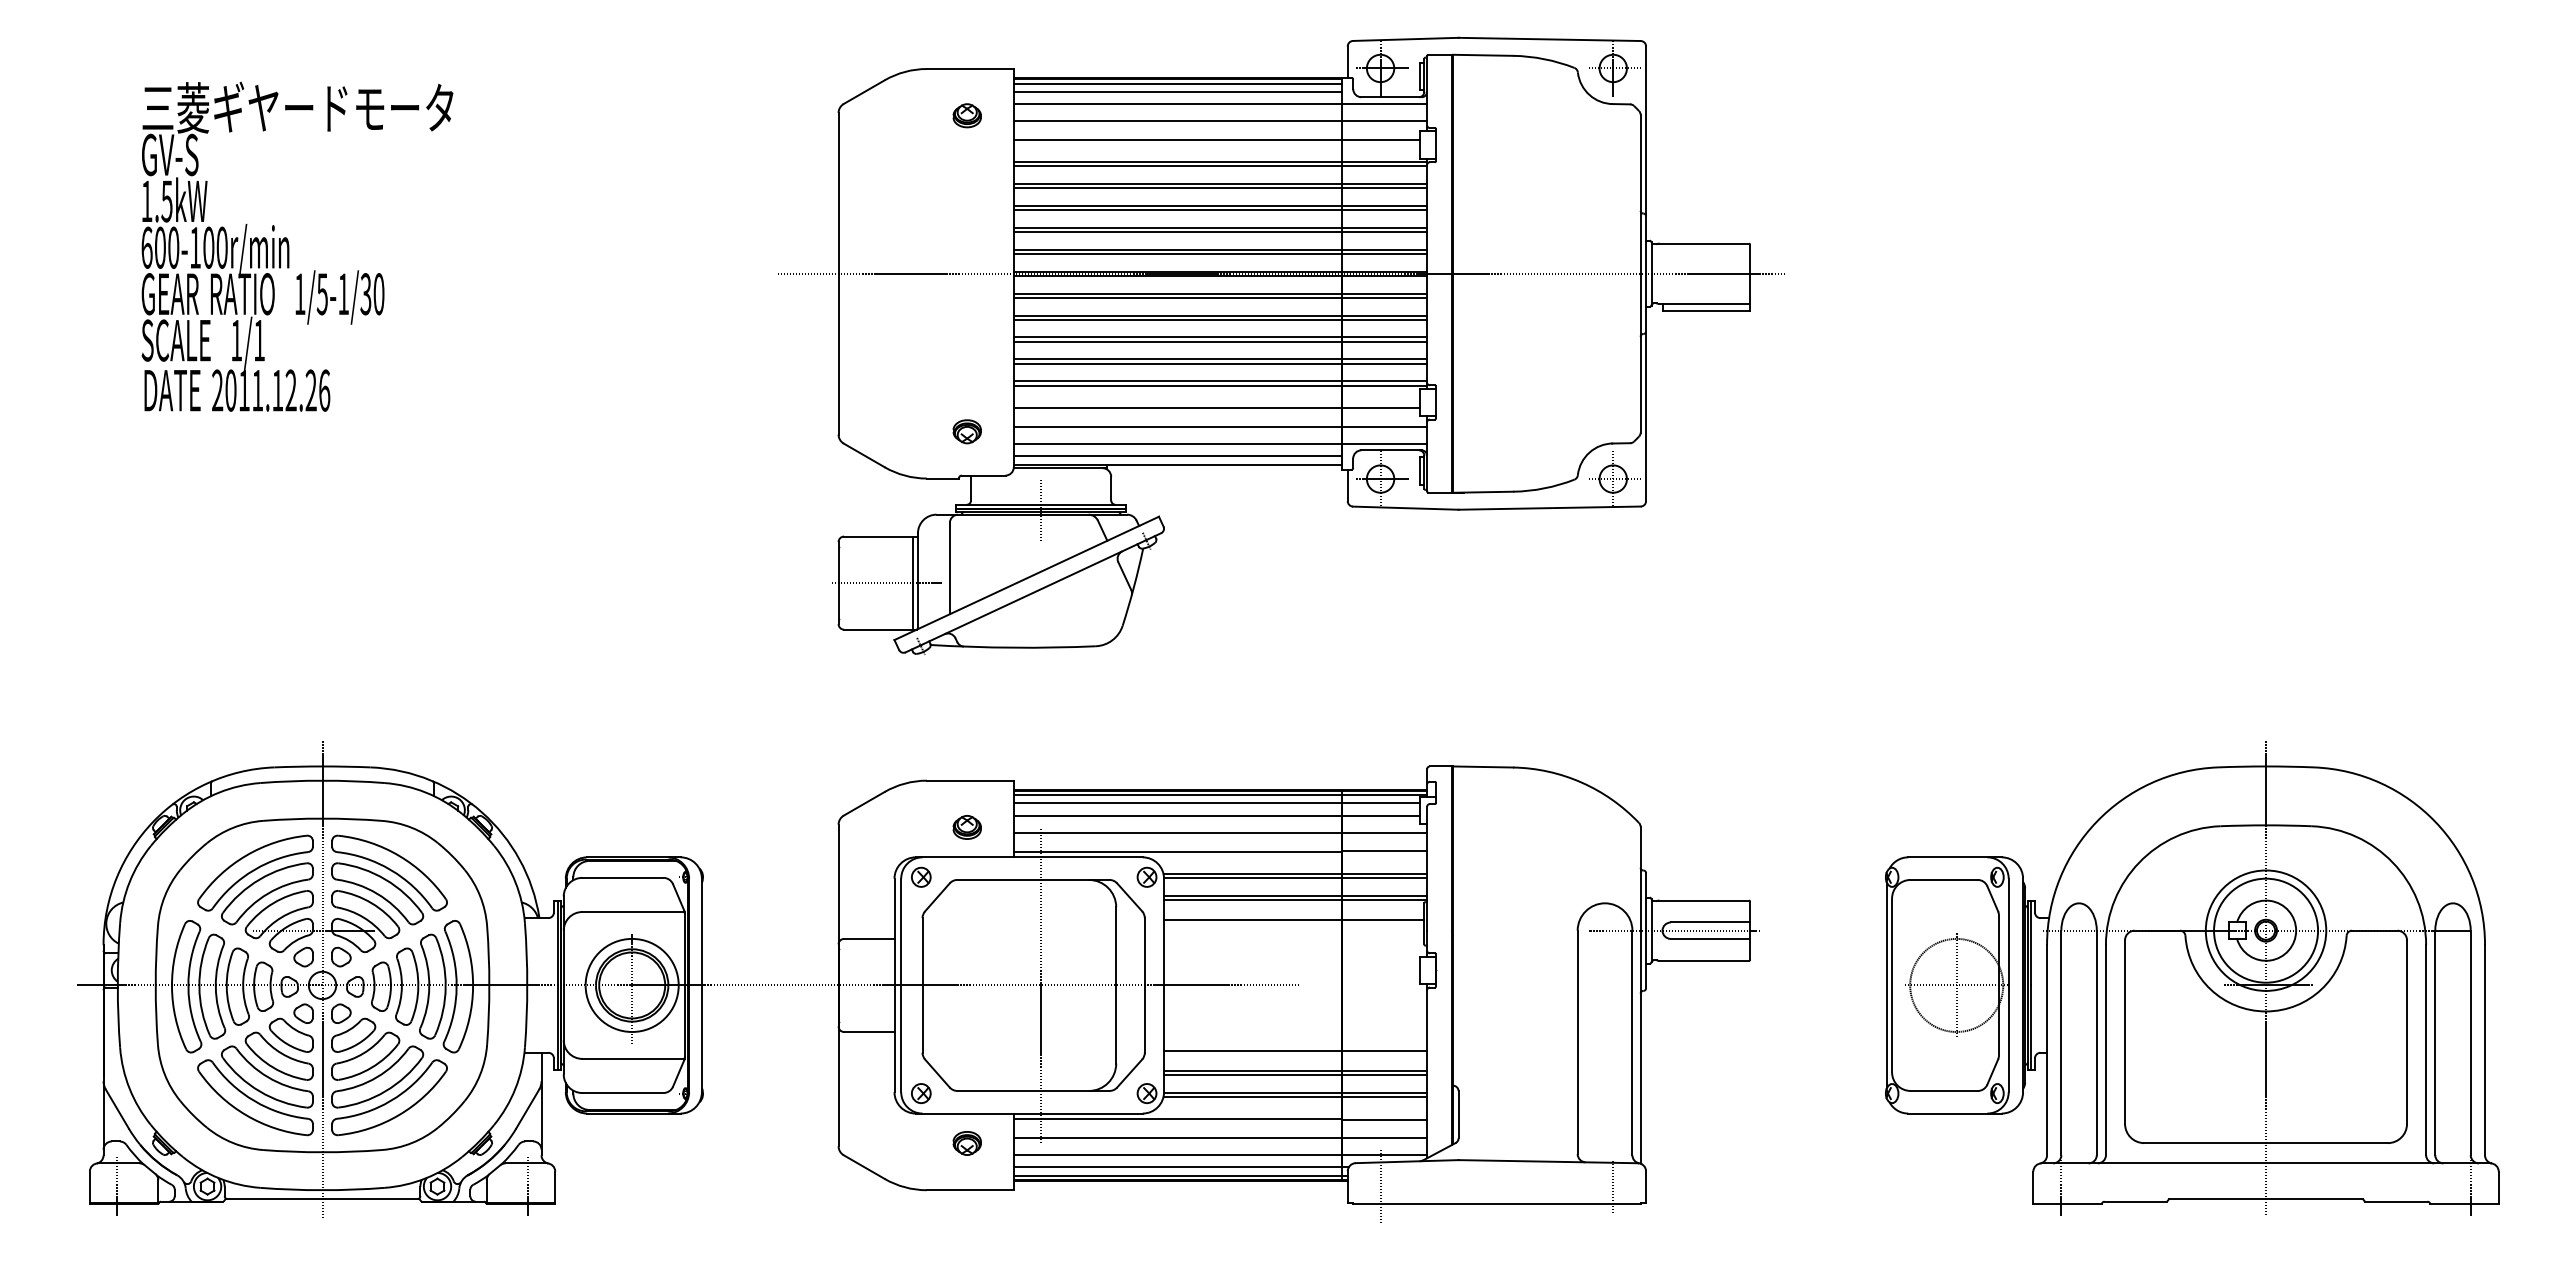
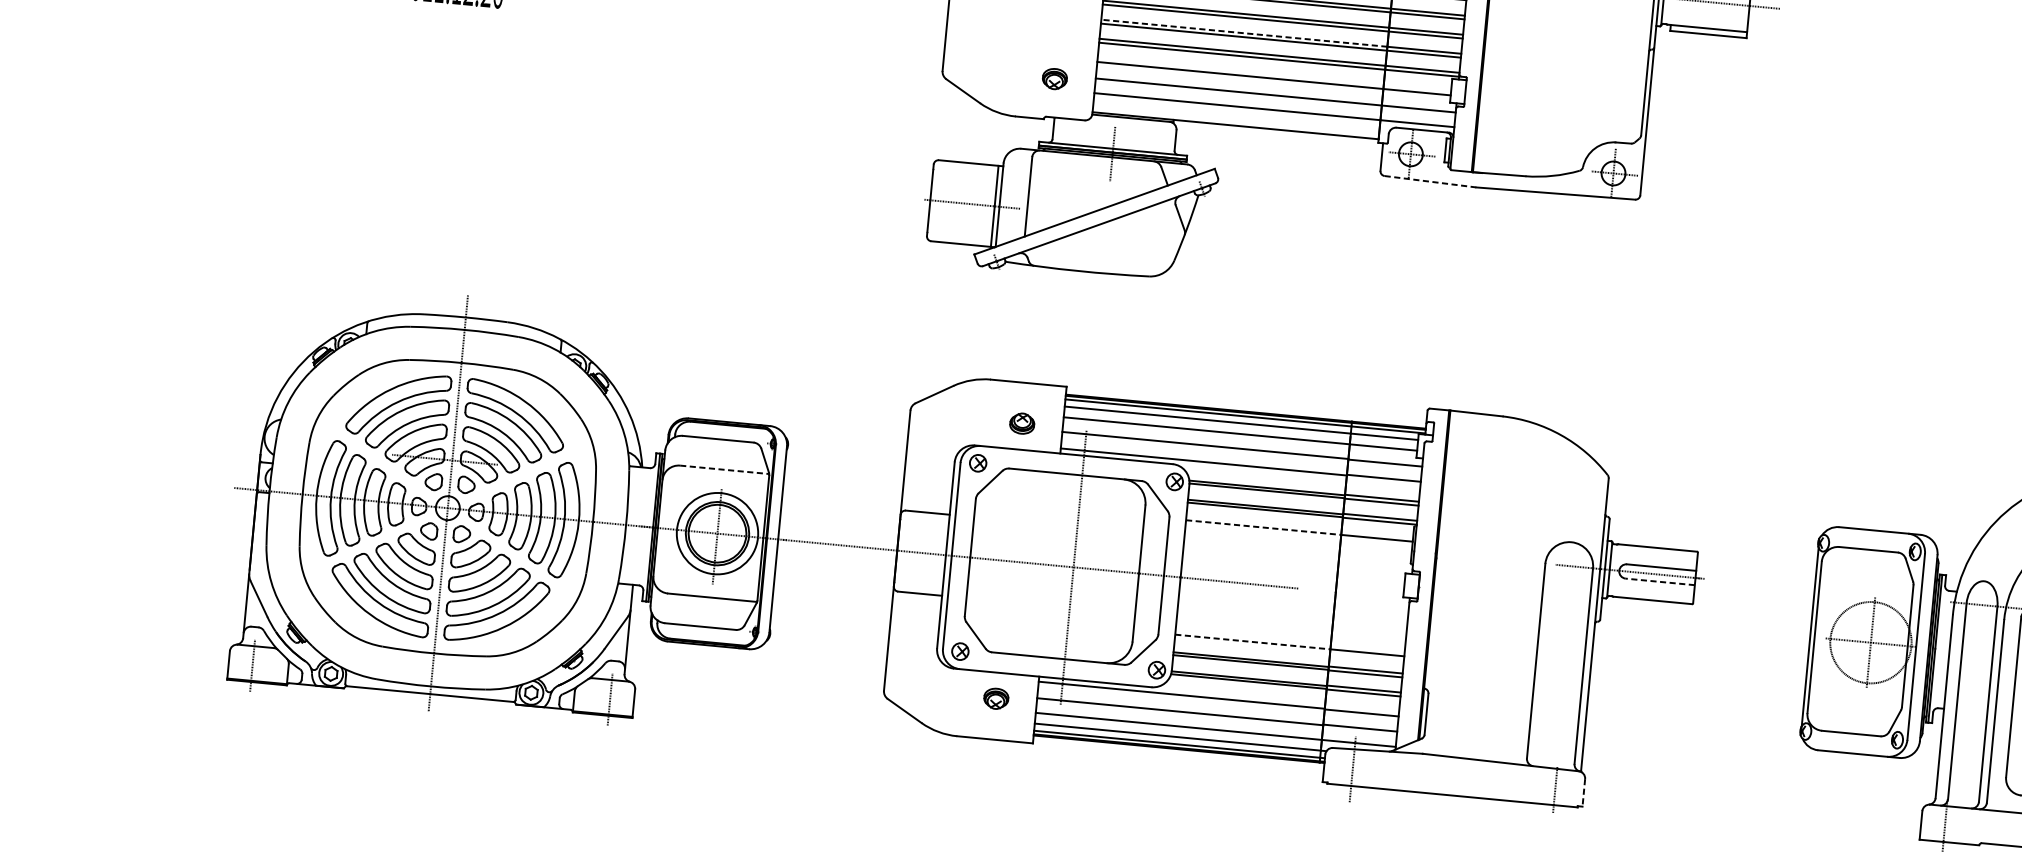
line: (1177, 359) -> (1243, 33), solid -> dashed
line: (1177, 455) -> (1236, 117), removed
line: (1405, 508) -> (1430, 181), solid -> dashed
line: (633, 912) -> (724, 470), solid -> dashed
line: (1253, 919) -> (1263, 527), solid -> dashed
line: (1710, 938) -> (1660, 581), solid -> dashed
line: (1253, 1051) -> (1253, 642), solid -> dashed
line: (1646, 1187) -> (1584, 793), solid -> dashed

